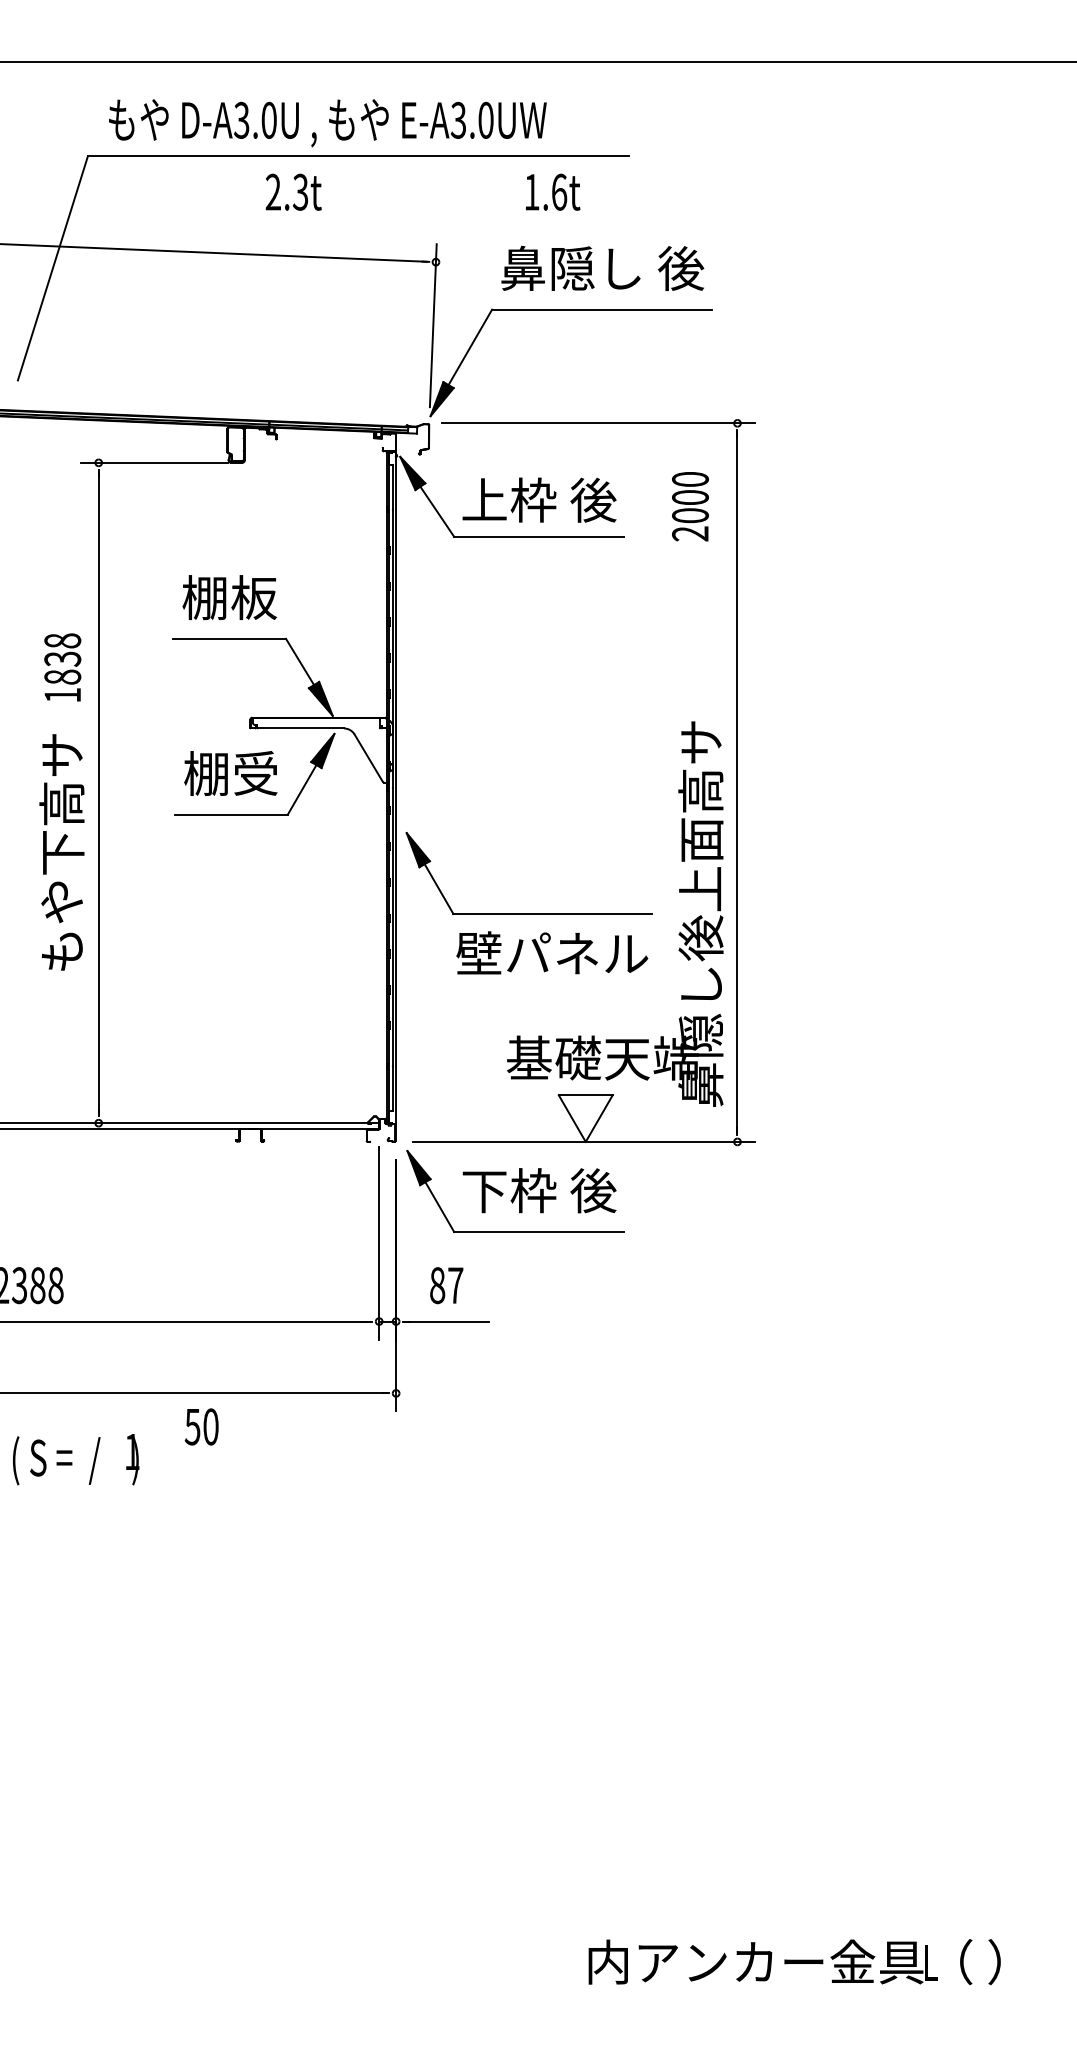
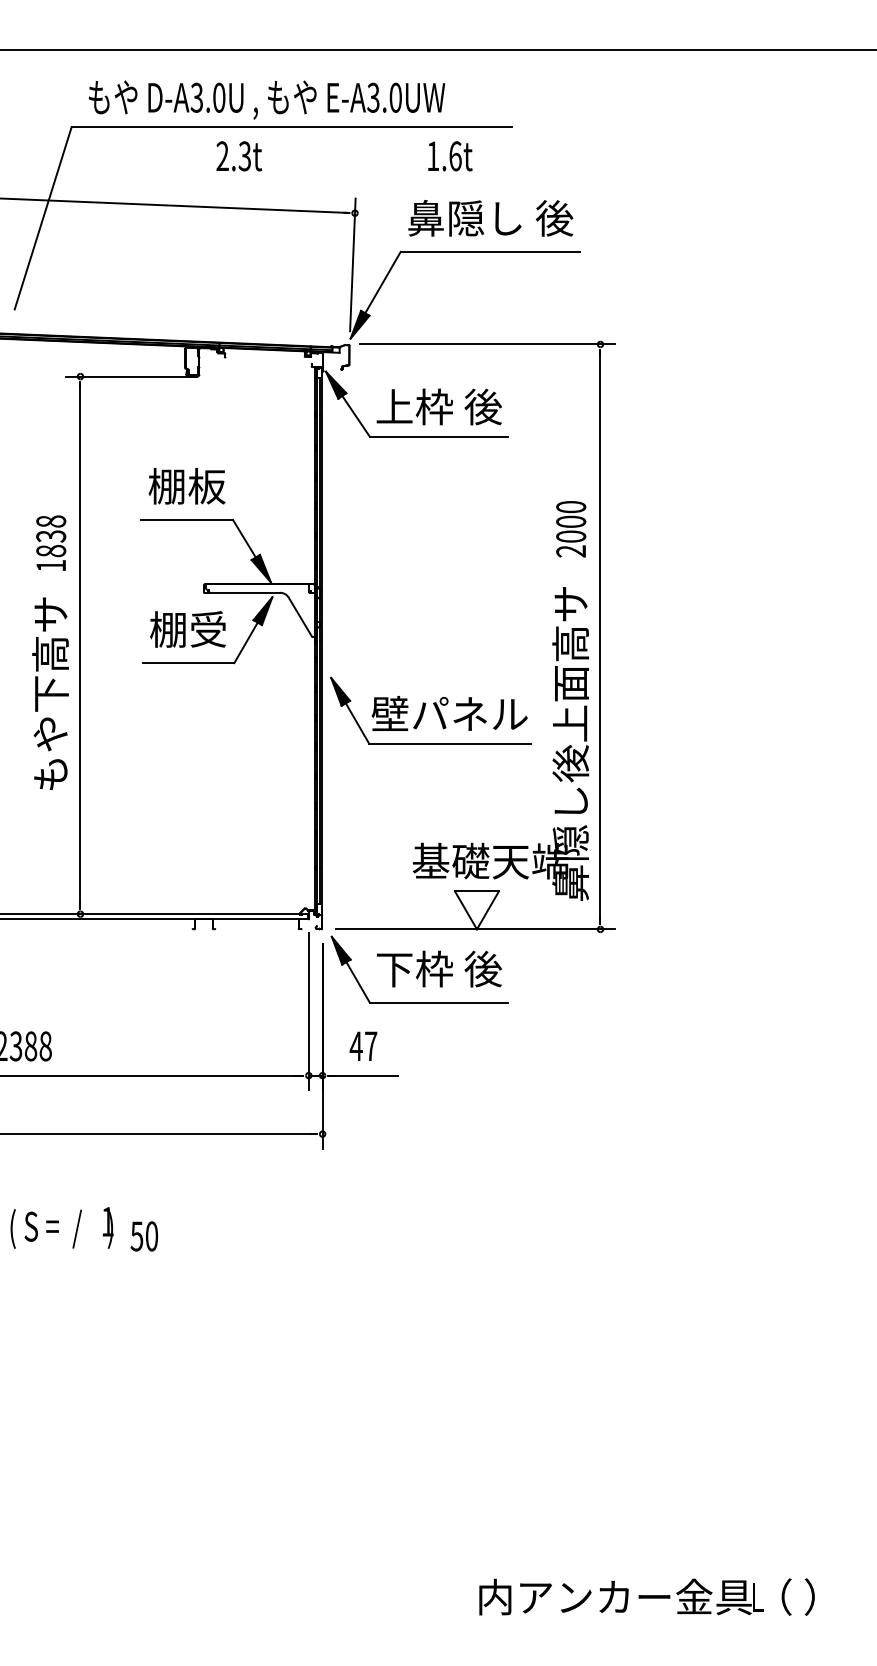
text: (690, 506) -> (571, 529), moved
text: (552, 952) -> (449, 713), moved
text: (436, 1285) -> (355, 1046), 87 -> 47
text: (201, 1427) -> (144, 1236), moved
text: (75, 1458) -> (61, 1227), moved

